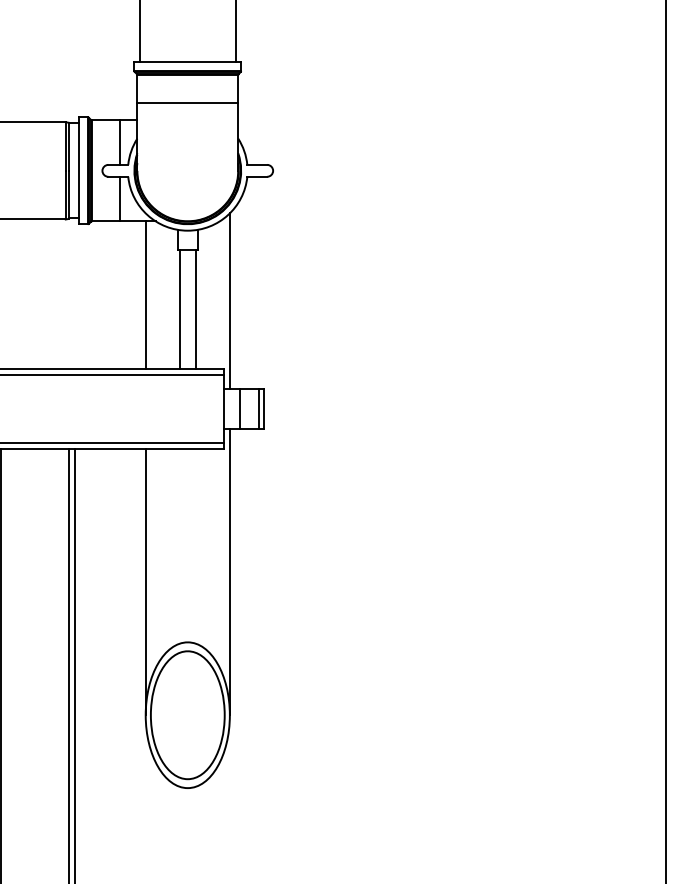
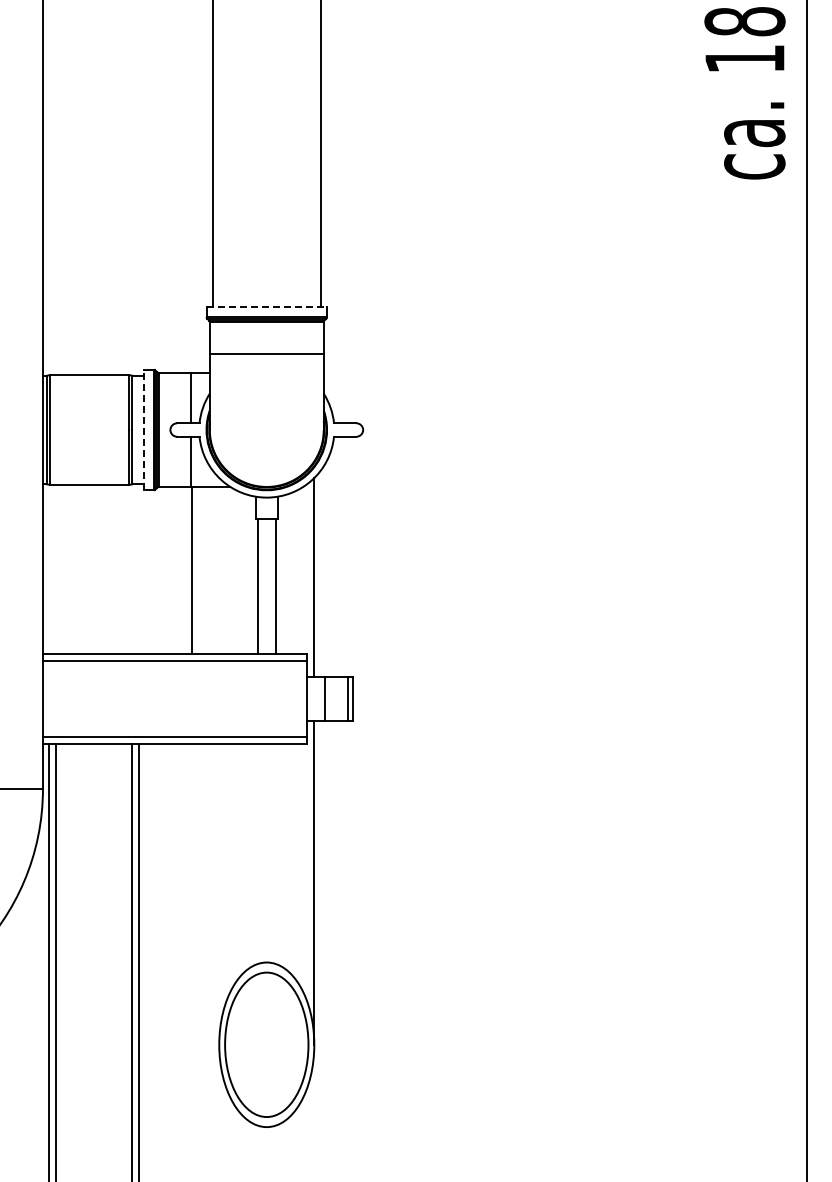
line: (188, 61) -> (267, 306), solid -> dashed
line: (78, 170) -> (143, 429), solid -> dashed
line: (145, 295) -> (192, 570), moved
line: (145, 581) -> (219, 893), removed

